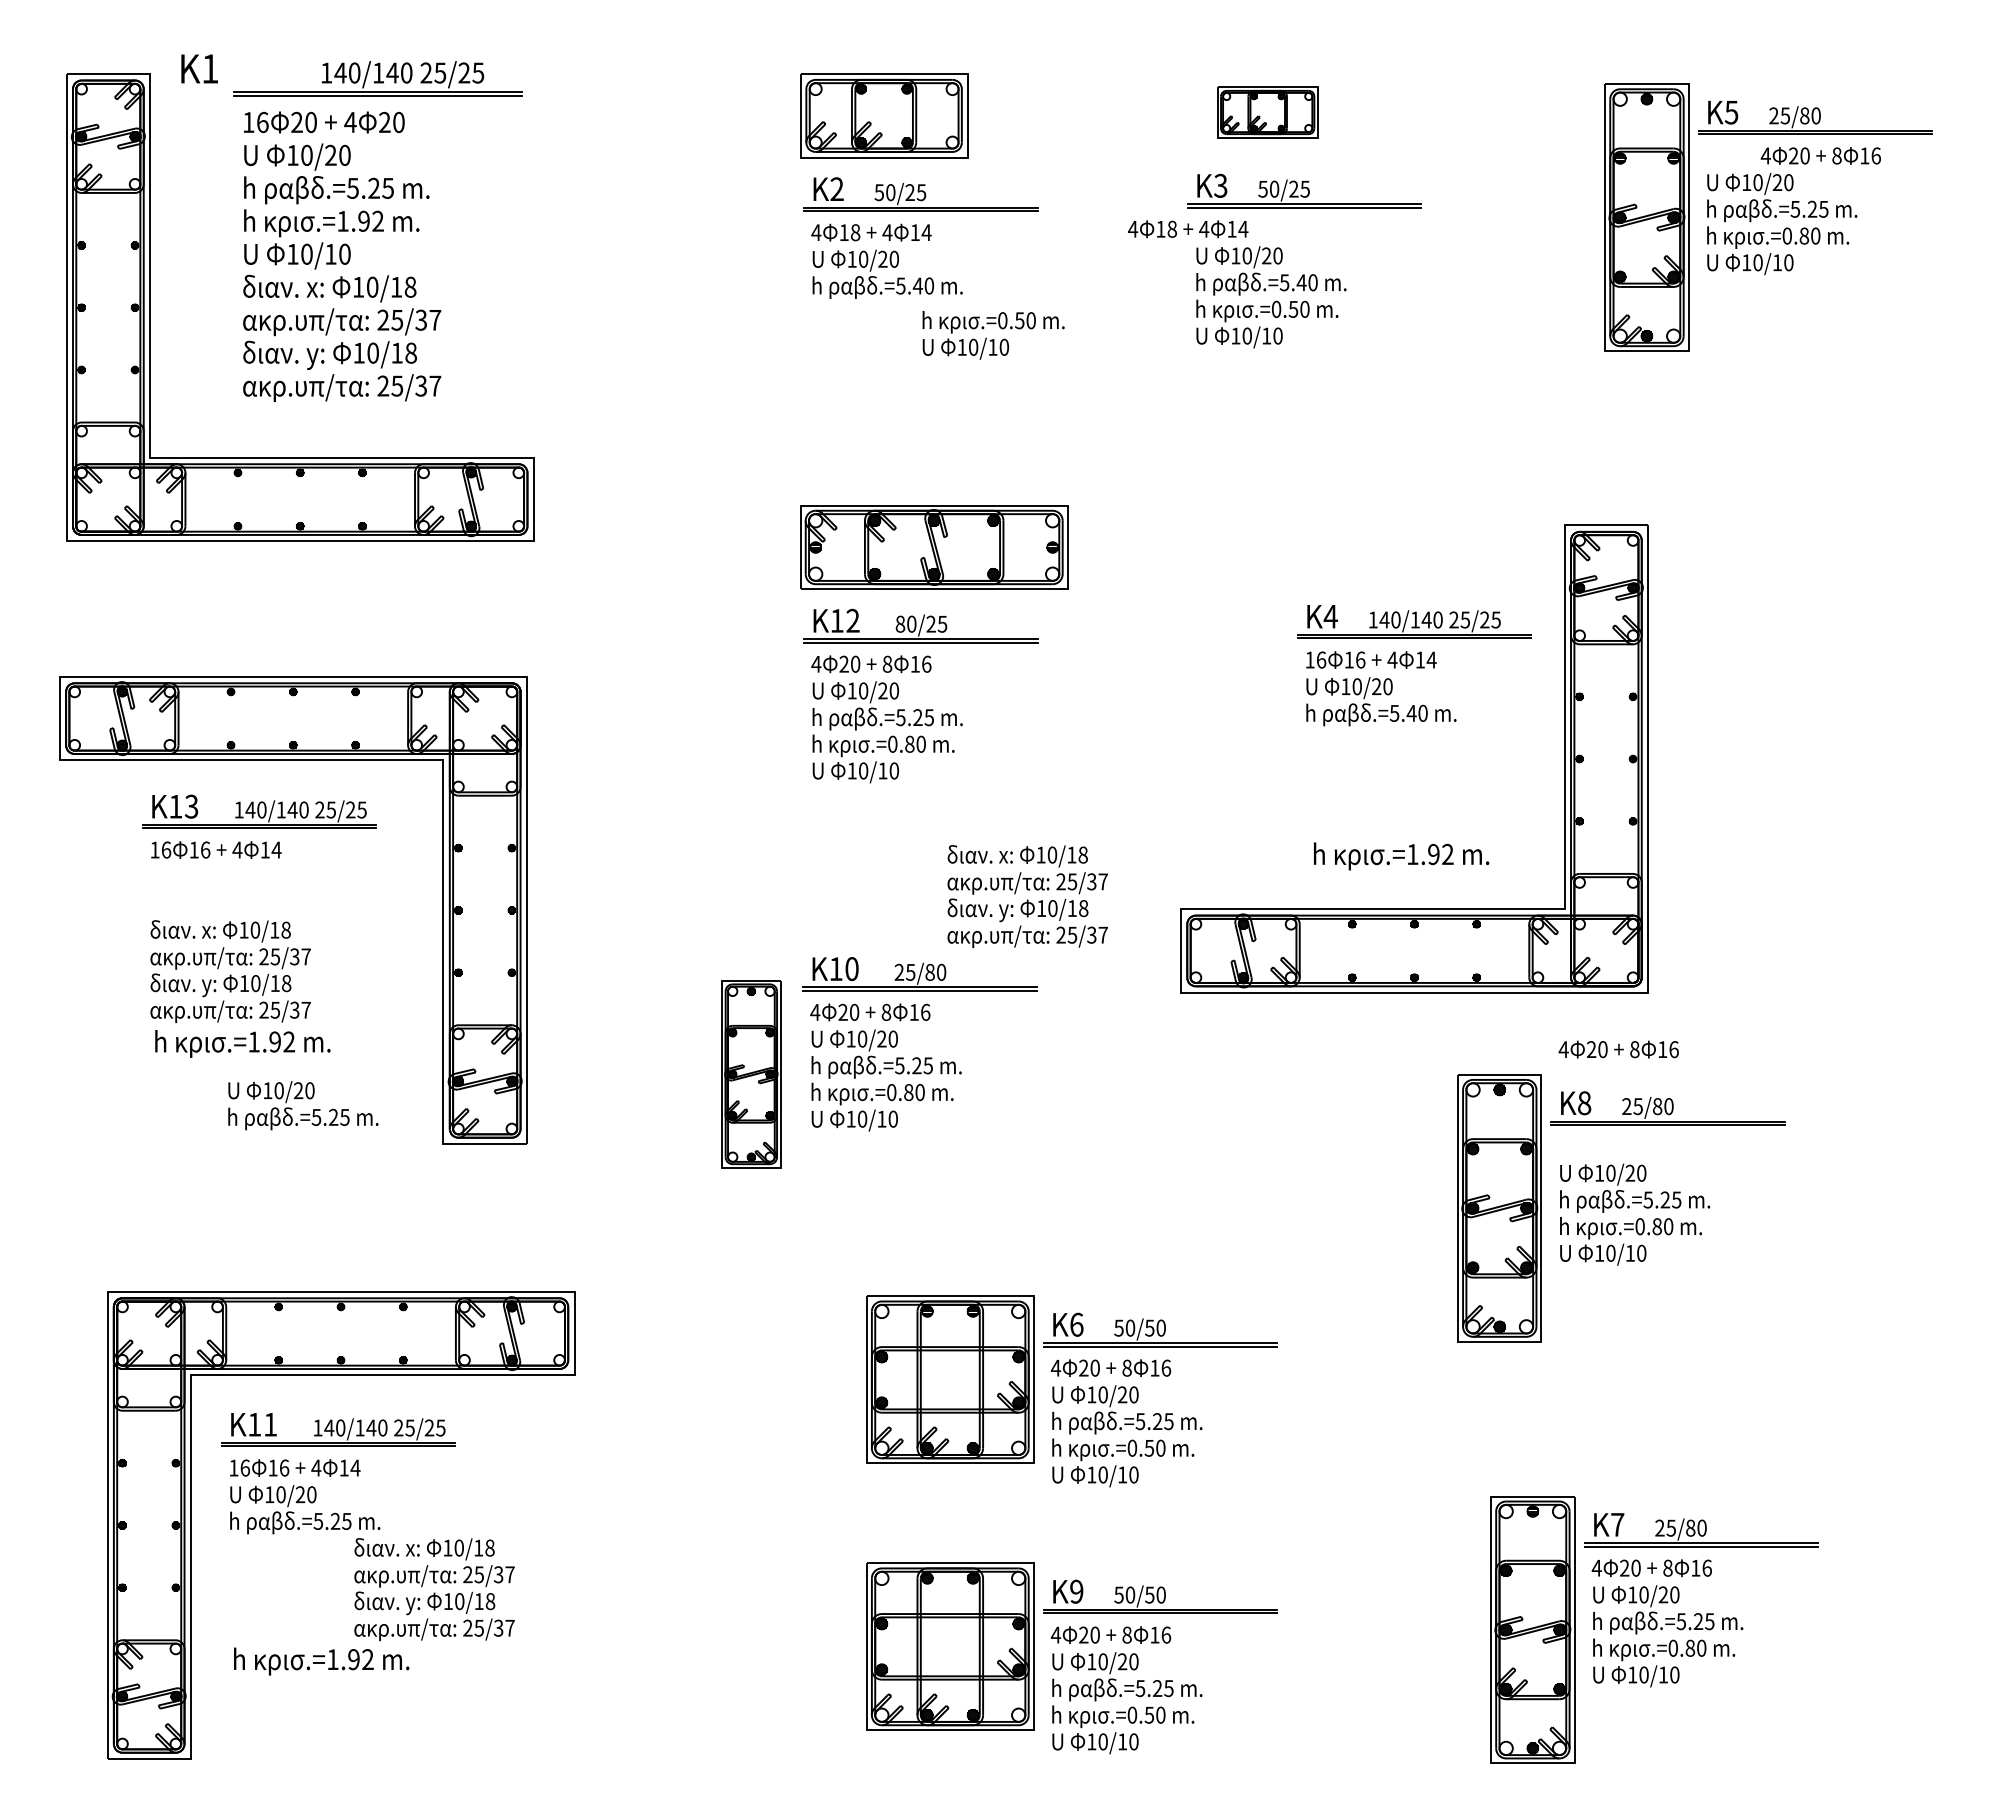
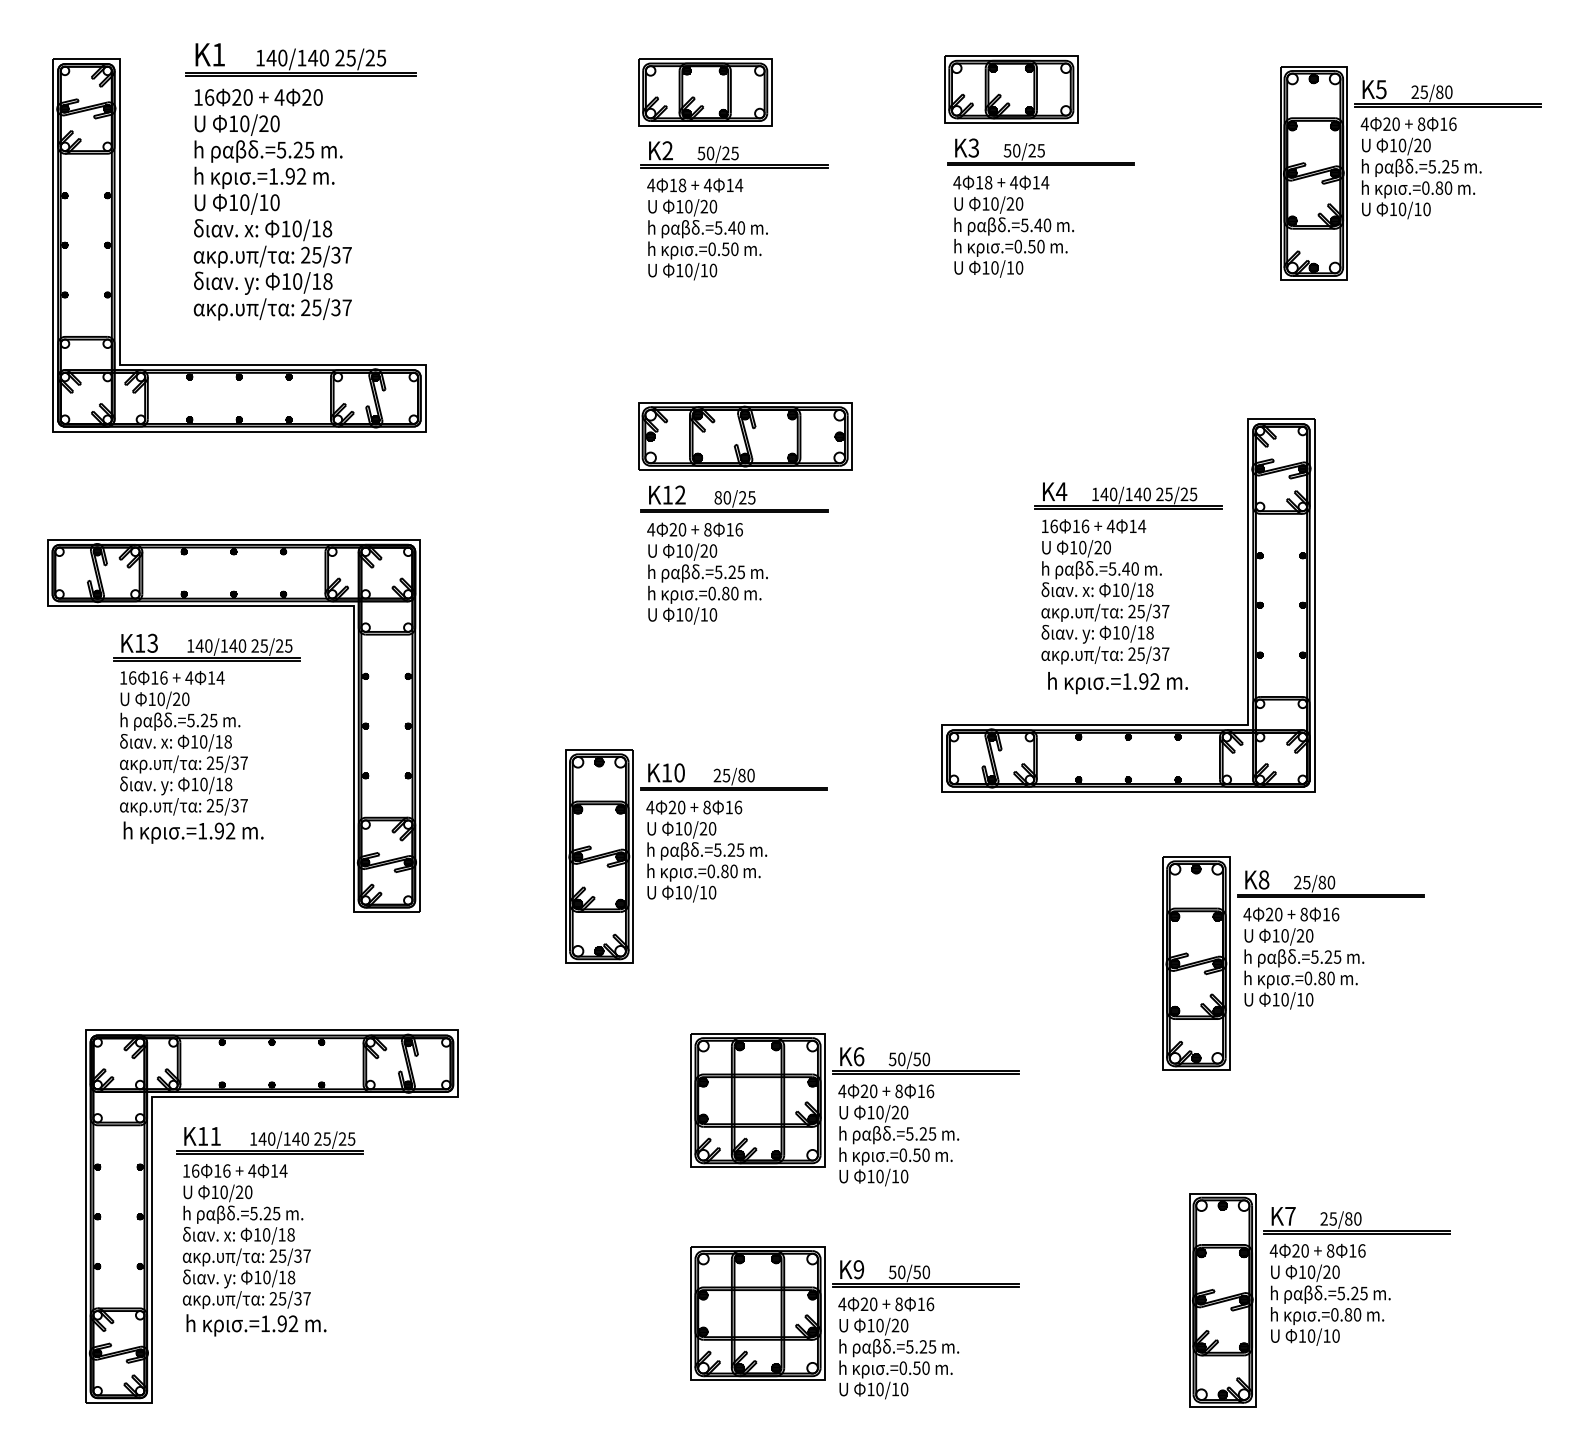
text: (199, 68) -> (210, 54), moved
part: (1267, 112) -> (1011, 89), size x1.67
text: (1820, 155) -> (1408, 123), moved
text: (1188, 229) -> (1001, 182), moved
text: (993, 335) -> (704, 261), moved
text: (1027, 896) -> (1105, 623), moved
text: (1618, 1049) -> (1291, 914), moved
part: (751, 1074) -> (599, 857), size x1.43
text: (303, 1105) -> (180, 711), moved
text: (434, 1589) -> (246, 1267), moved

